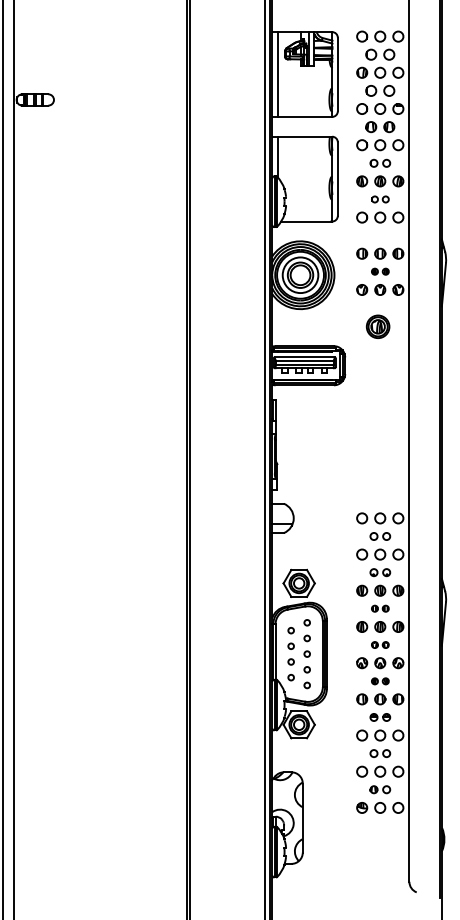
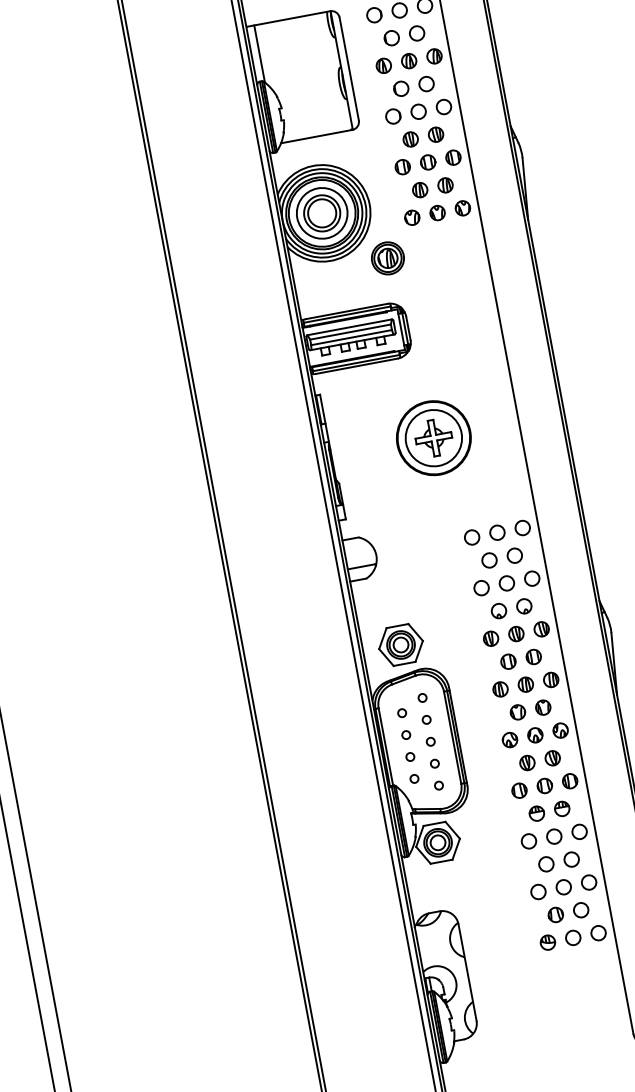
part: (380, 163) -> (404, 36), size x1.43
part: (380, 199) -> (414, 86), size x1.67
part: (380, 235) -> (423, 136), added
part: (380, 271) -> (433, 187), size x1.67
part: (377, 326) -> (386, 258), moved
part: (348, 444) -> (433, 437), added
part: (380, 536) -> (502, 558), size x1.43
part: (380, 572) -> (511, 608), size x1.43
part: (380, 608) -> (521, 658), size x1.67
part: (380, 644) -> (530, 709), size x1.67
part: (380, 681) -> (540, 760), size x1.67
part: (380, 717) -> (549, 811), size x1.43
part: (380, 753) -> (559, 861), size x1.43
part: (380, 789) -> (568, 912), size x1.43

